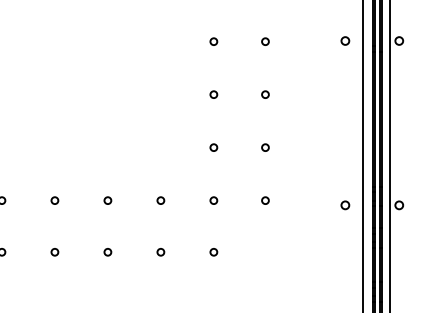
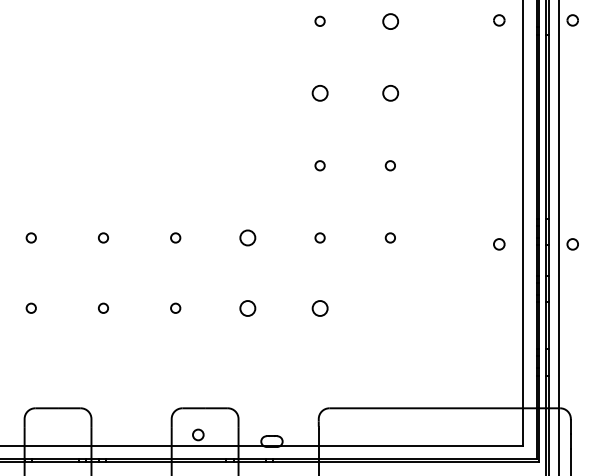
circle: (264, 41) -> (389, 20), size x1.6
circle: (213, 94) -> (319, 93), size x1.6
circle: (264, 94) -> (389, 93), size x1.6
circle: (160, 200) -> (247, 237), size x1.6
circle: (160, 251) -> (247, 307), size x1.6
circle: (213, 251) -> (319, 307), size x1.6

